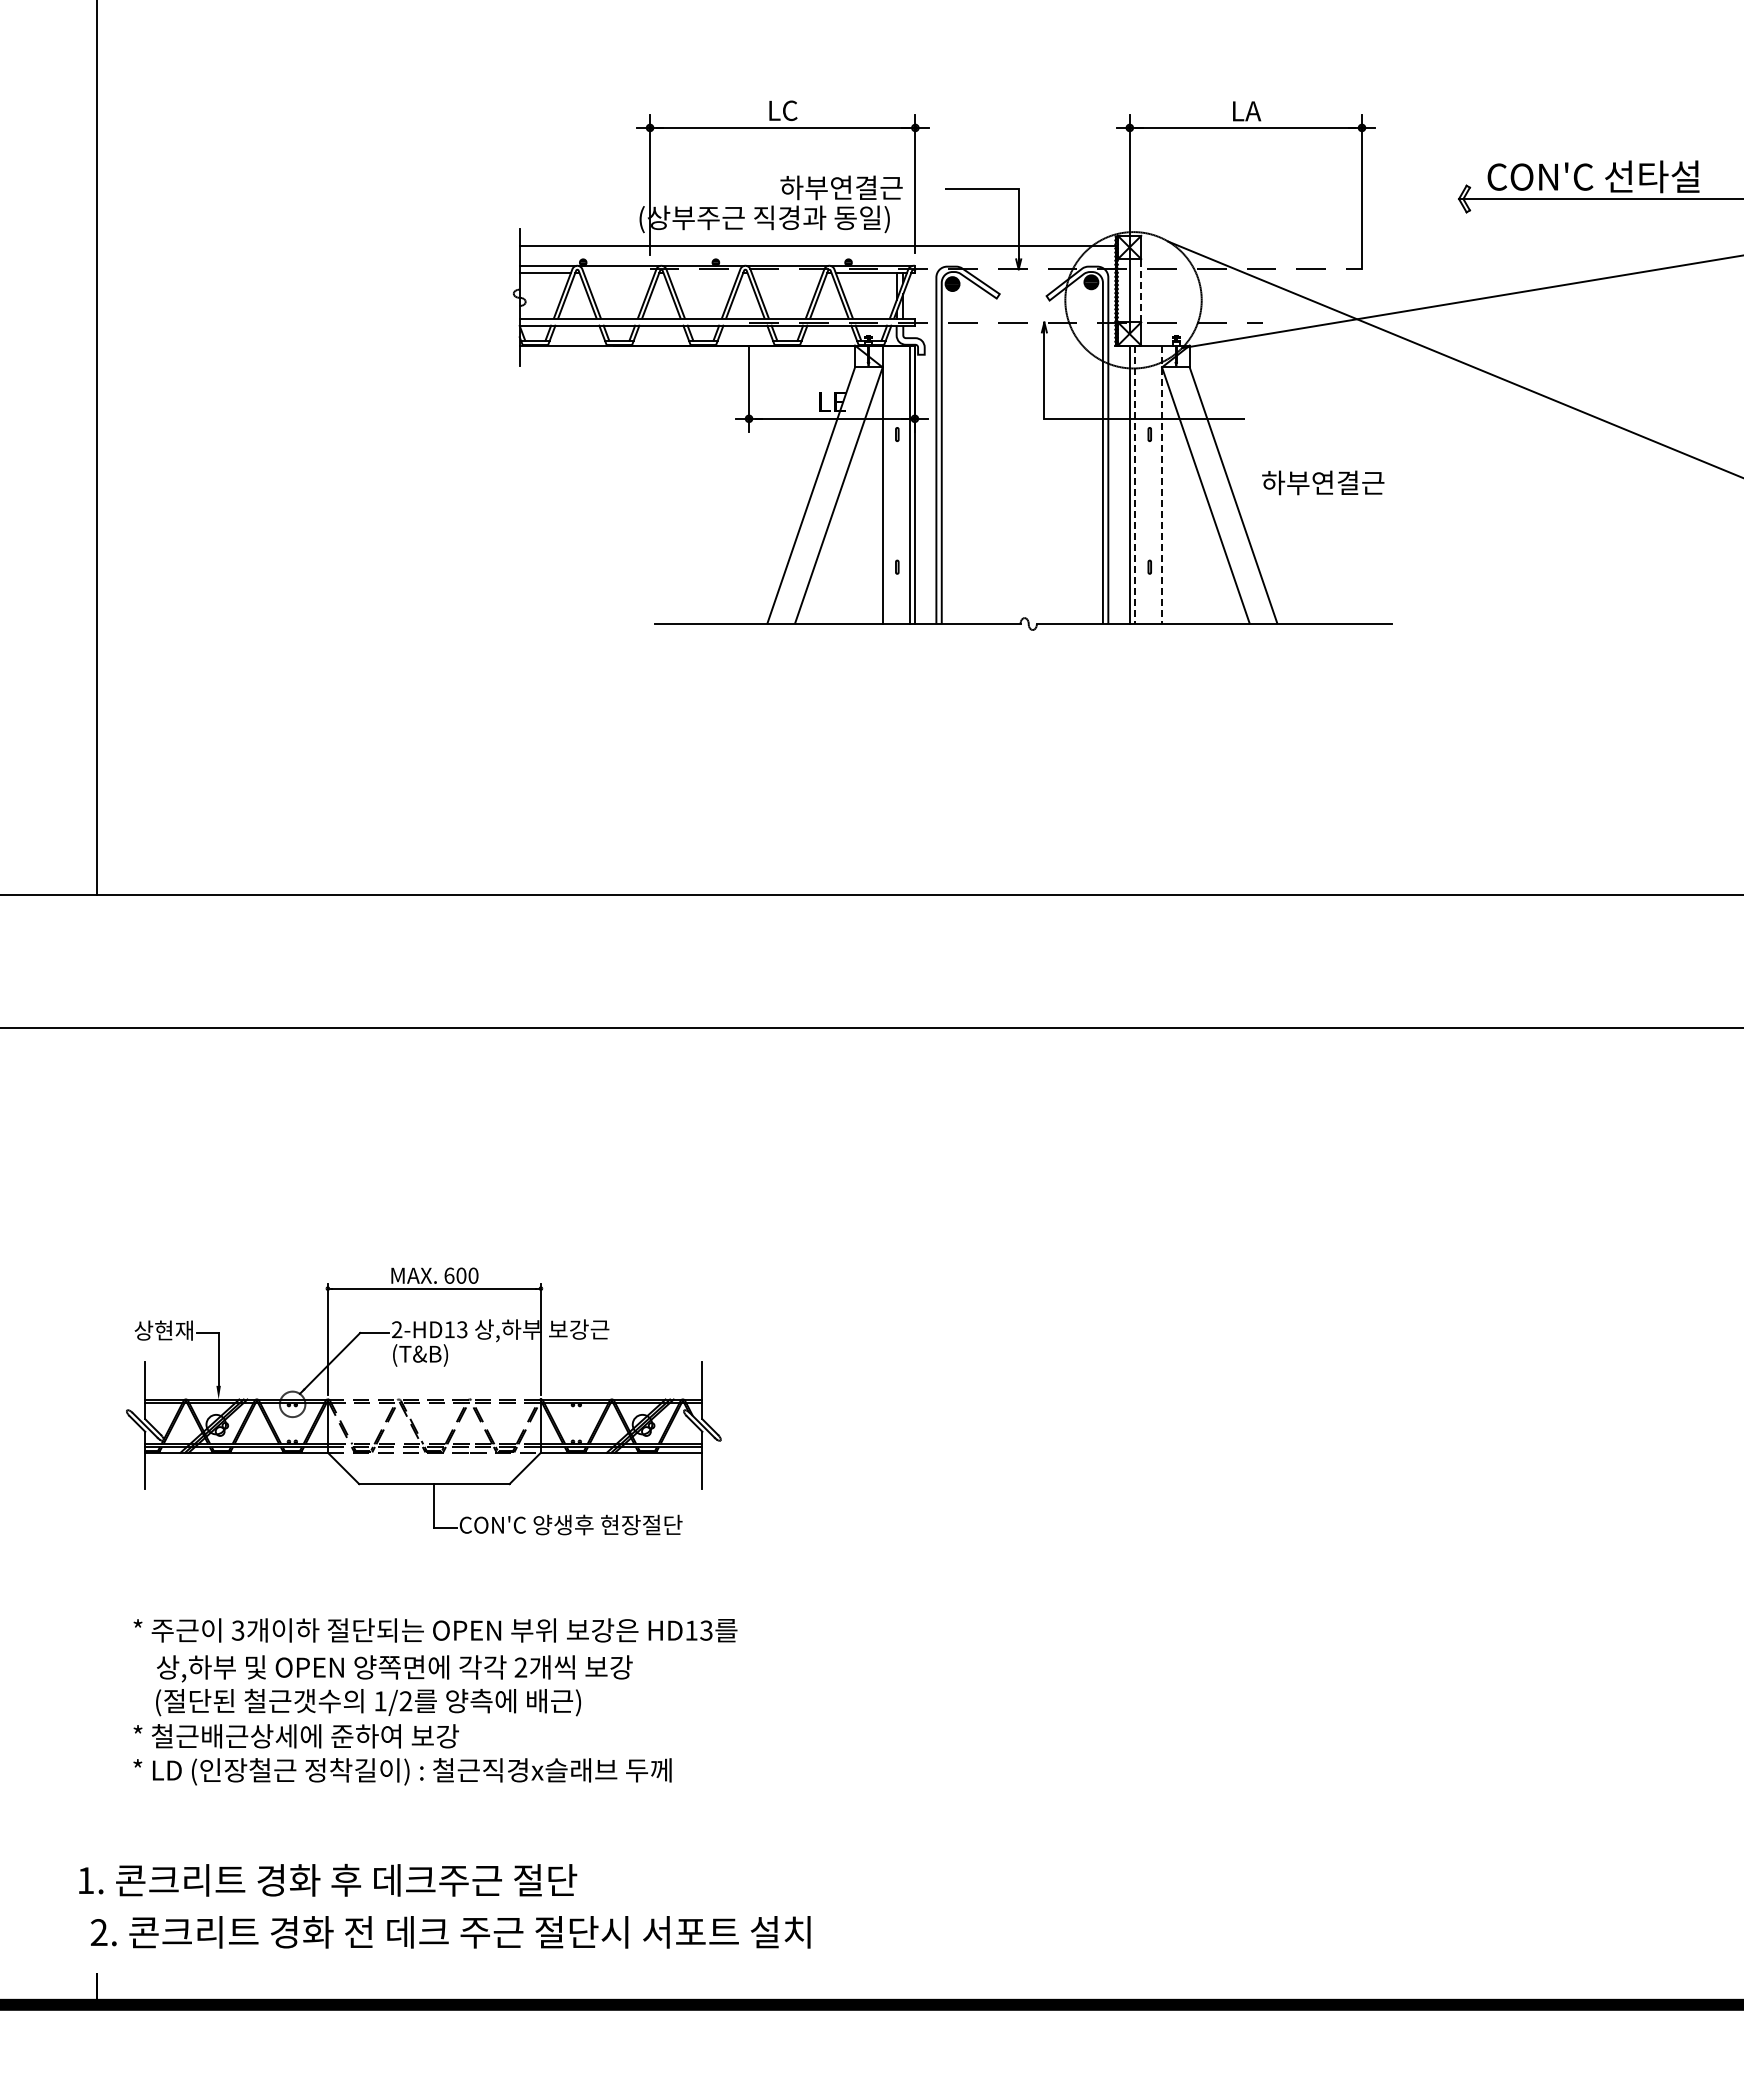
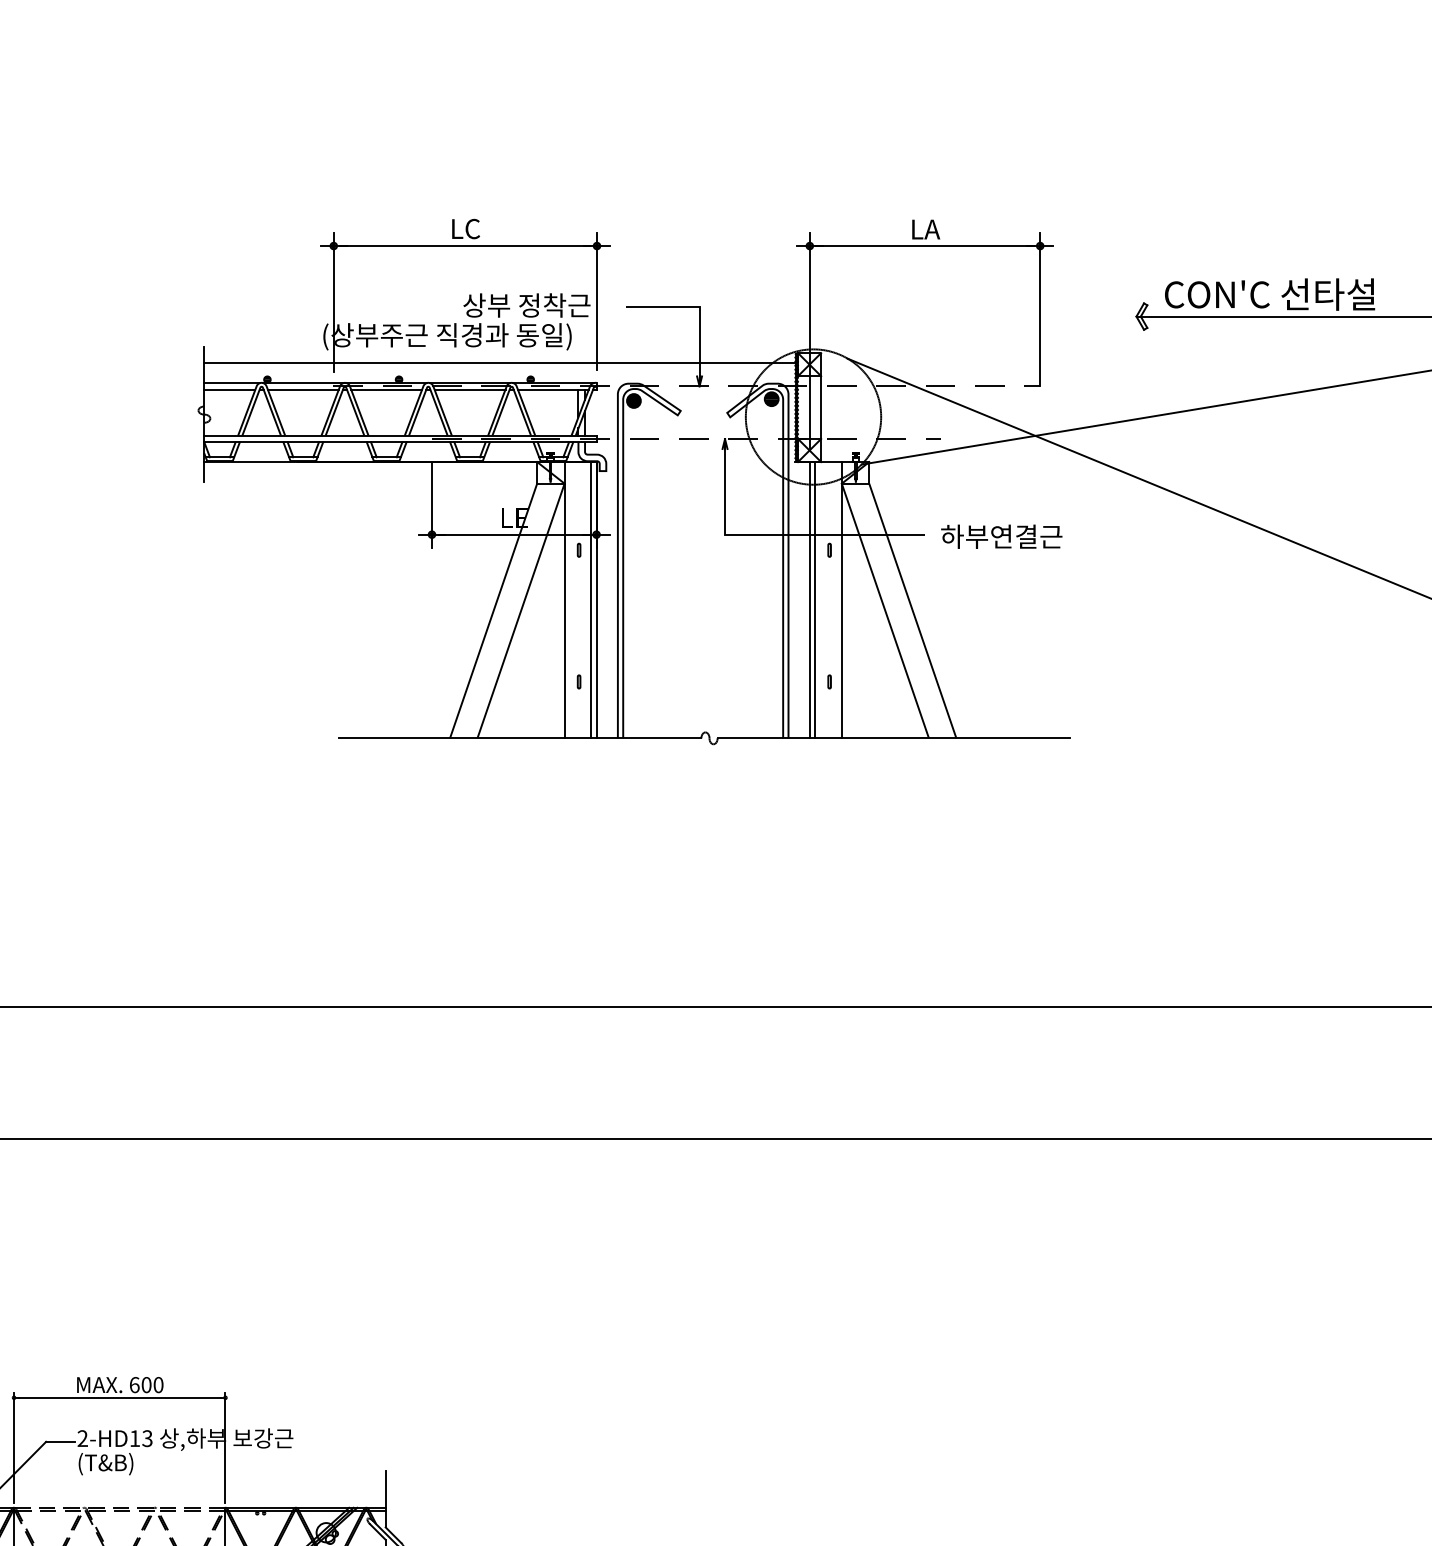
text: (844, 187) -> (526, 305), 하부연결근 -> 상부 정착근
line: (619, 272) -> (303, 389), added
line: (703, 272) -> (386, 389), added
line: (787, 272) -> (470, 389), added
line: (1141, 290) -> (821, 407), dashed -> solid
text: (1323, 482) -> (1002, 536), moved
line: (1135, 485) -> (815, 600), dashed -> solid
line: (1162, 485) -> (842, 600), dashed -> solid

